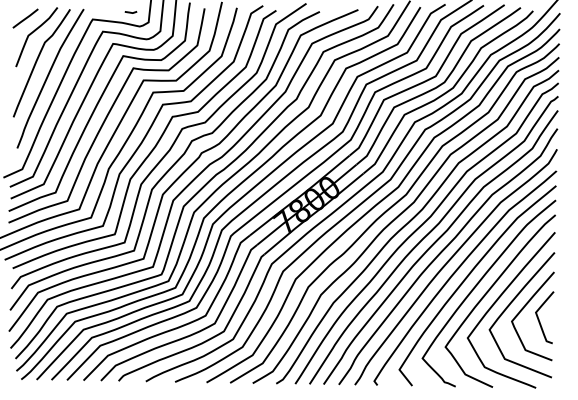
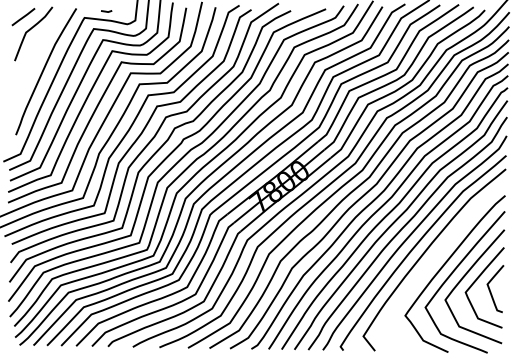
line: (130, 12) -> (106, 11), moved
curve: (37, 61) -> (34, 56), removed
curve: (479, 283) -> (436, 257), removed

